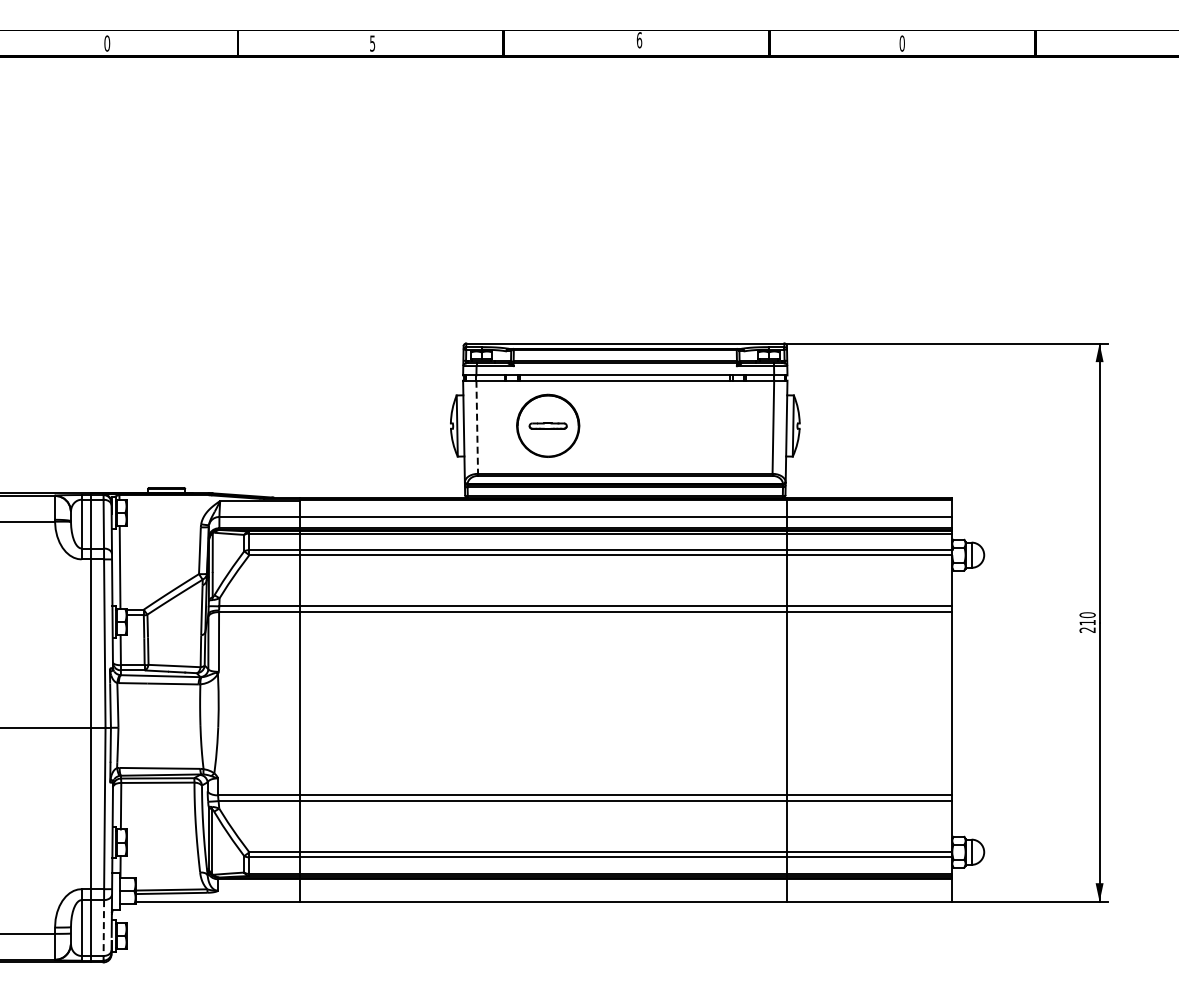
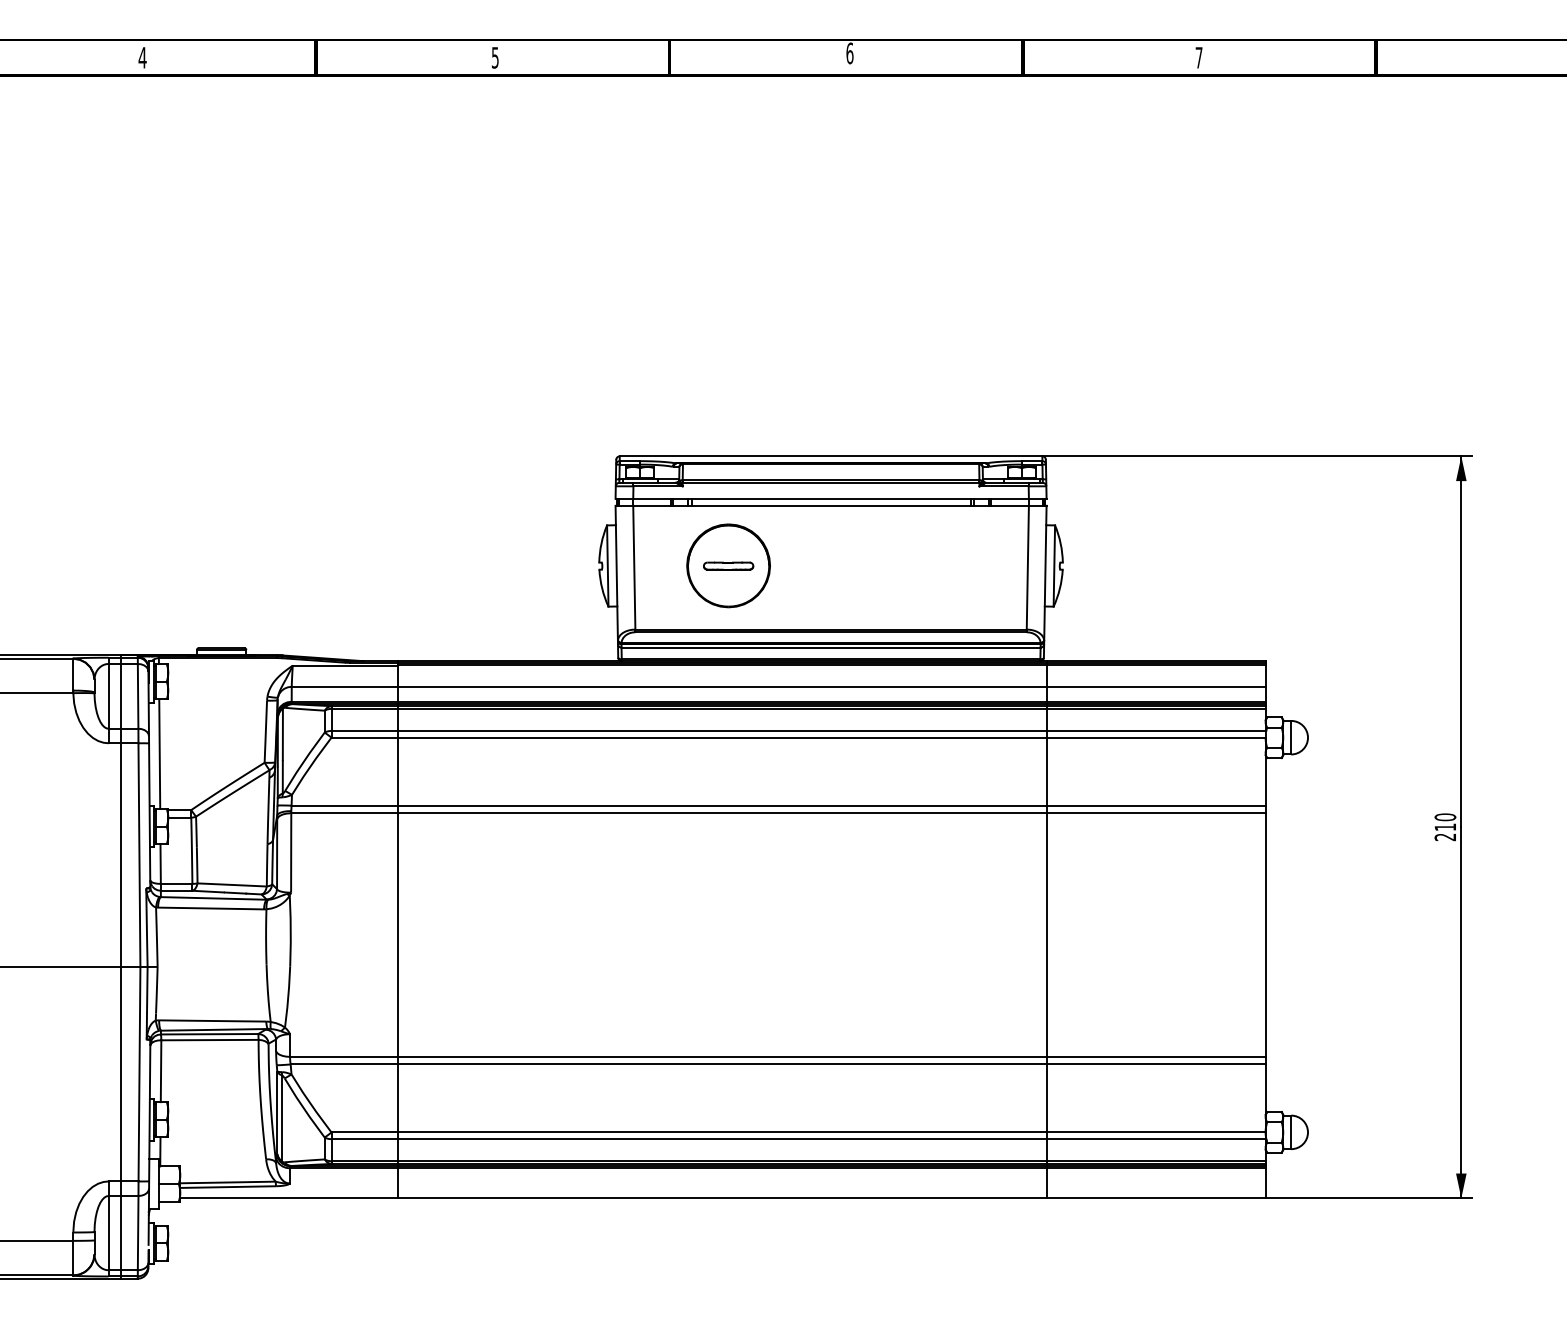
text: (107, 43) -> (143, 57), 0 -> 4
text: (901, 43) -> (1198, 57), 0 -> 7
line: (477, 427) -> (634, 567), dashed -> solid
line: (103, 928) -> (137, 1233), dashed -> solid

